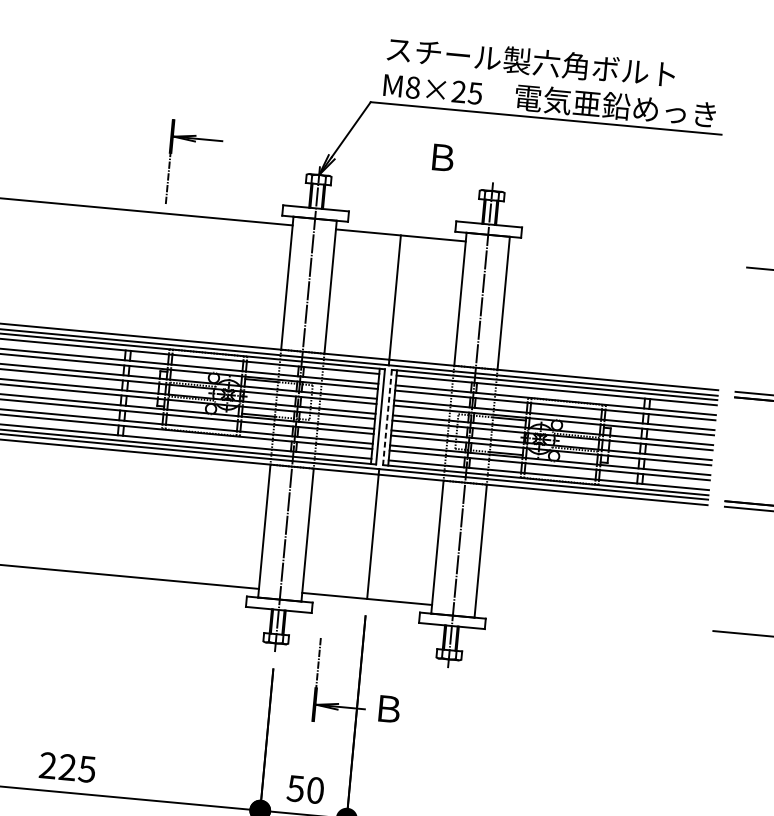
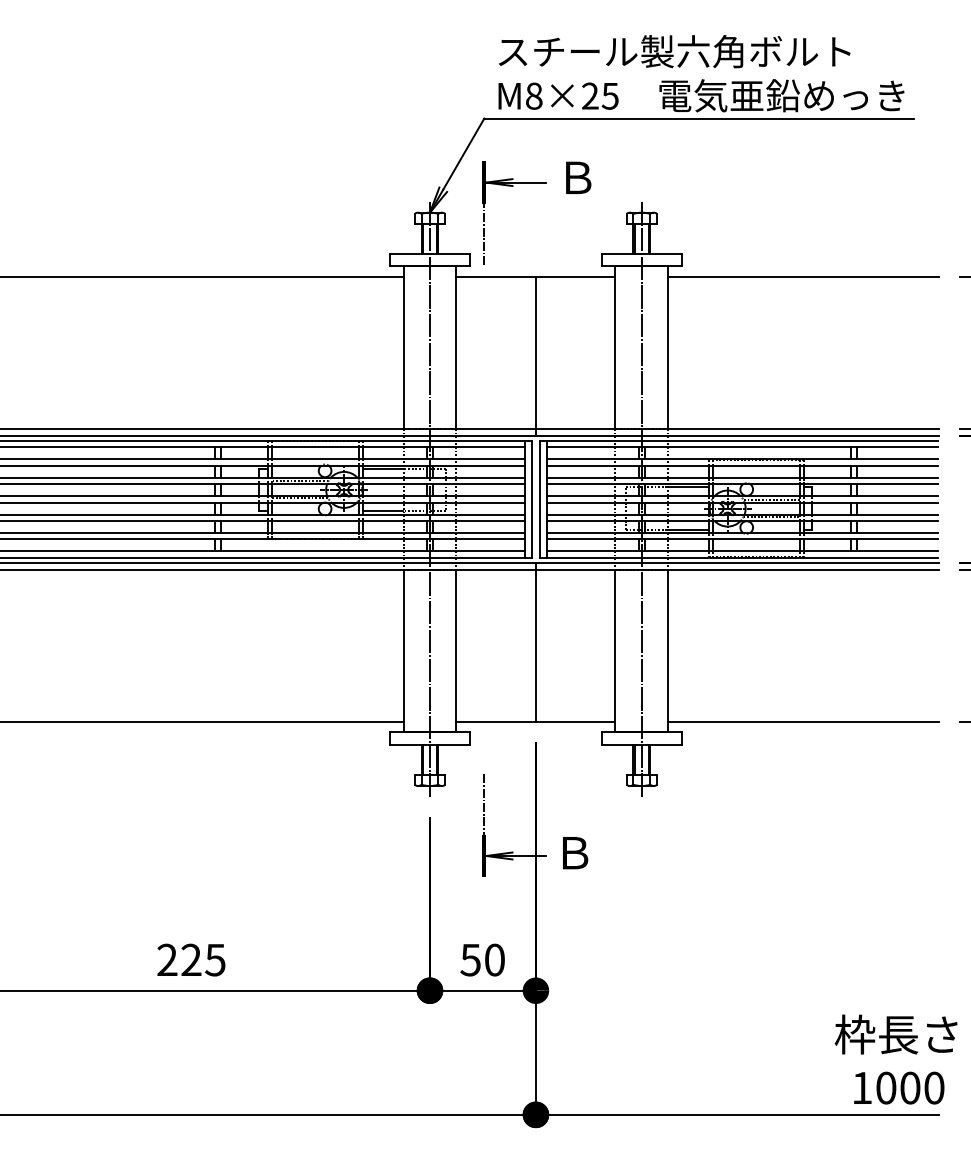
part: (195, 141) -> (513, 186), moved
line: (619, 255) -> (803, 276), added
line: (387, 417) -> (540, 499), dashed -> solid
line: (585, 618) -> (803, 721), added

